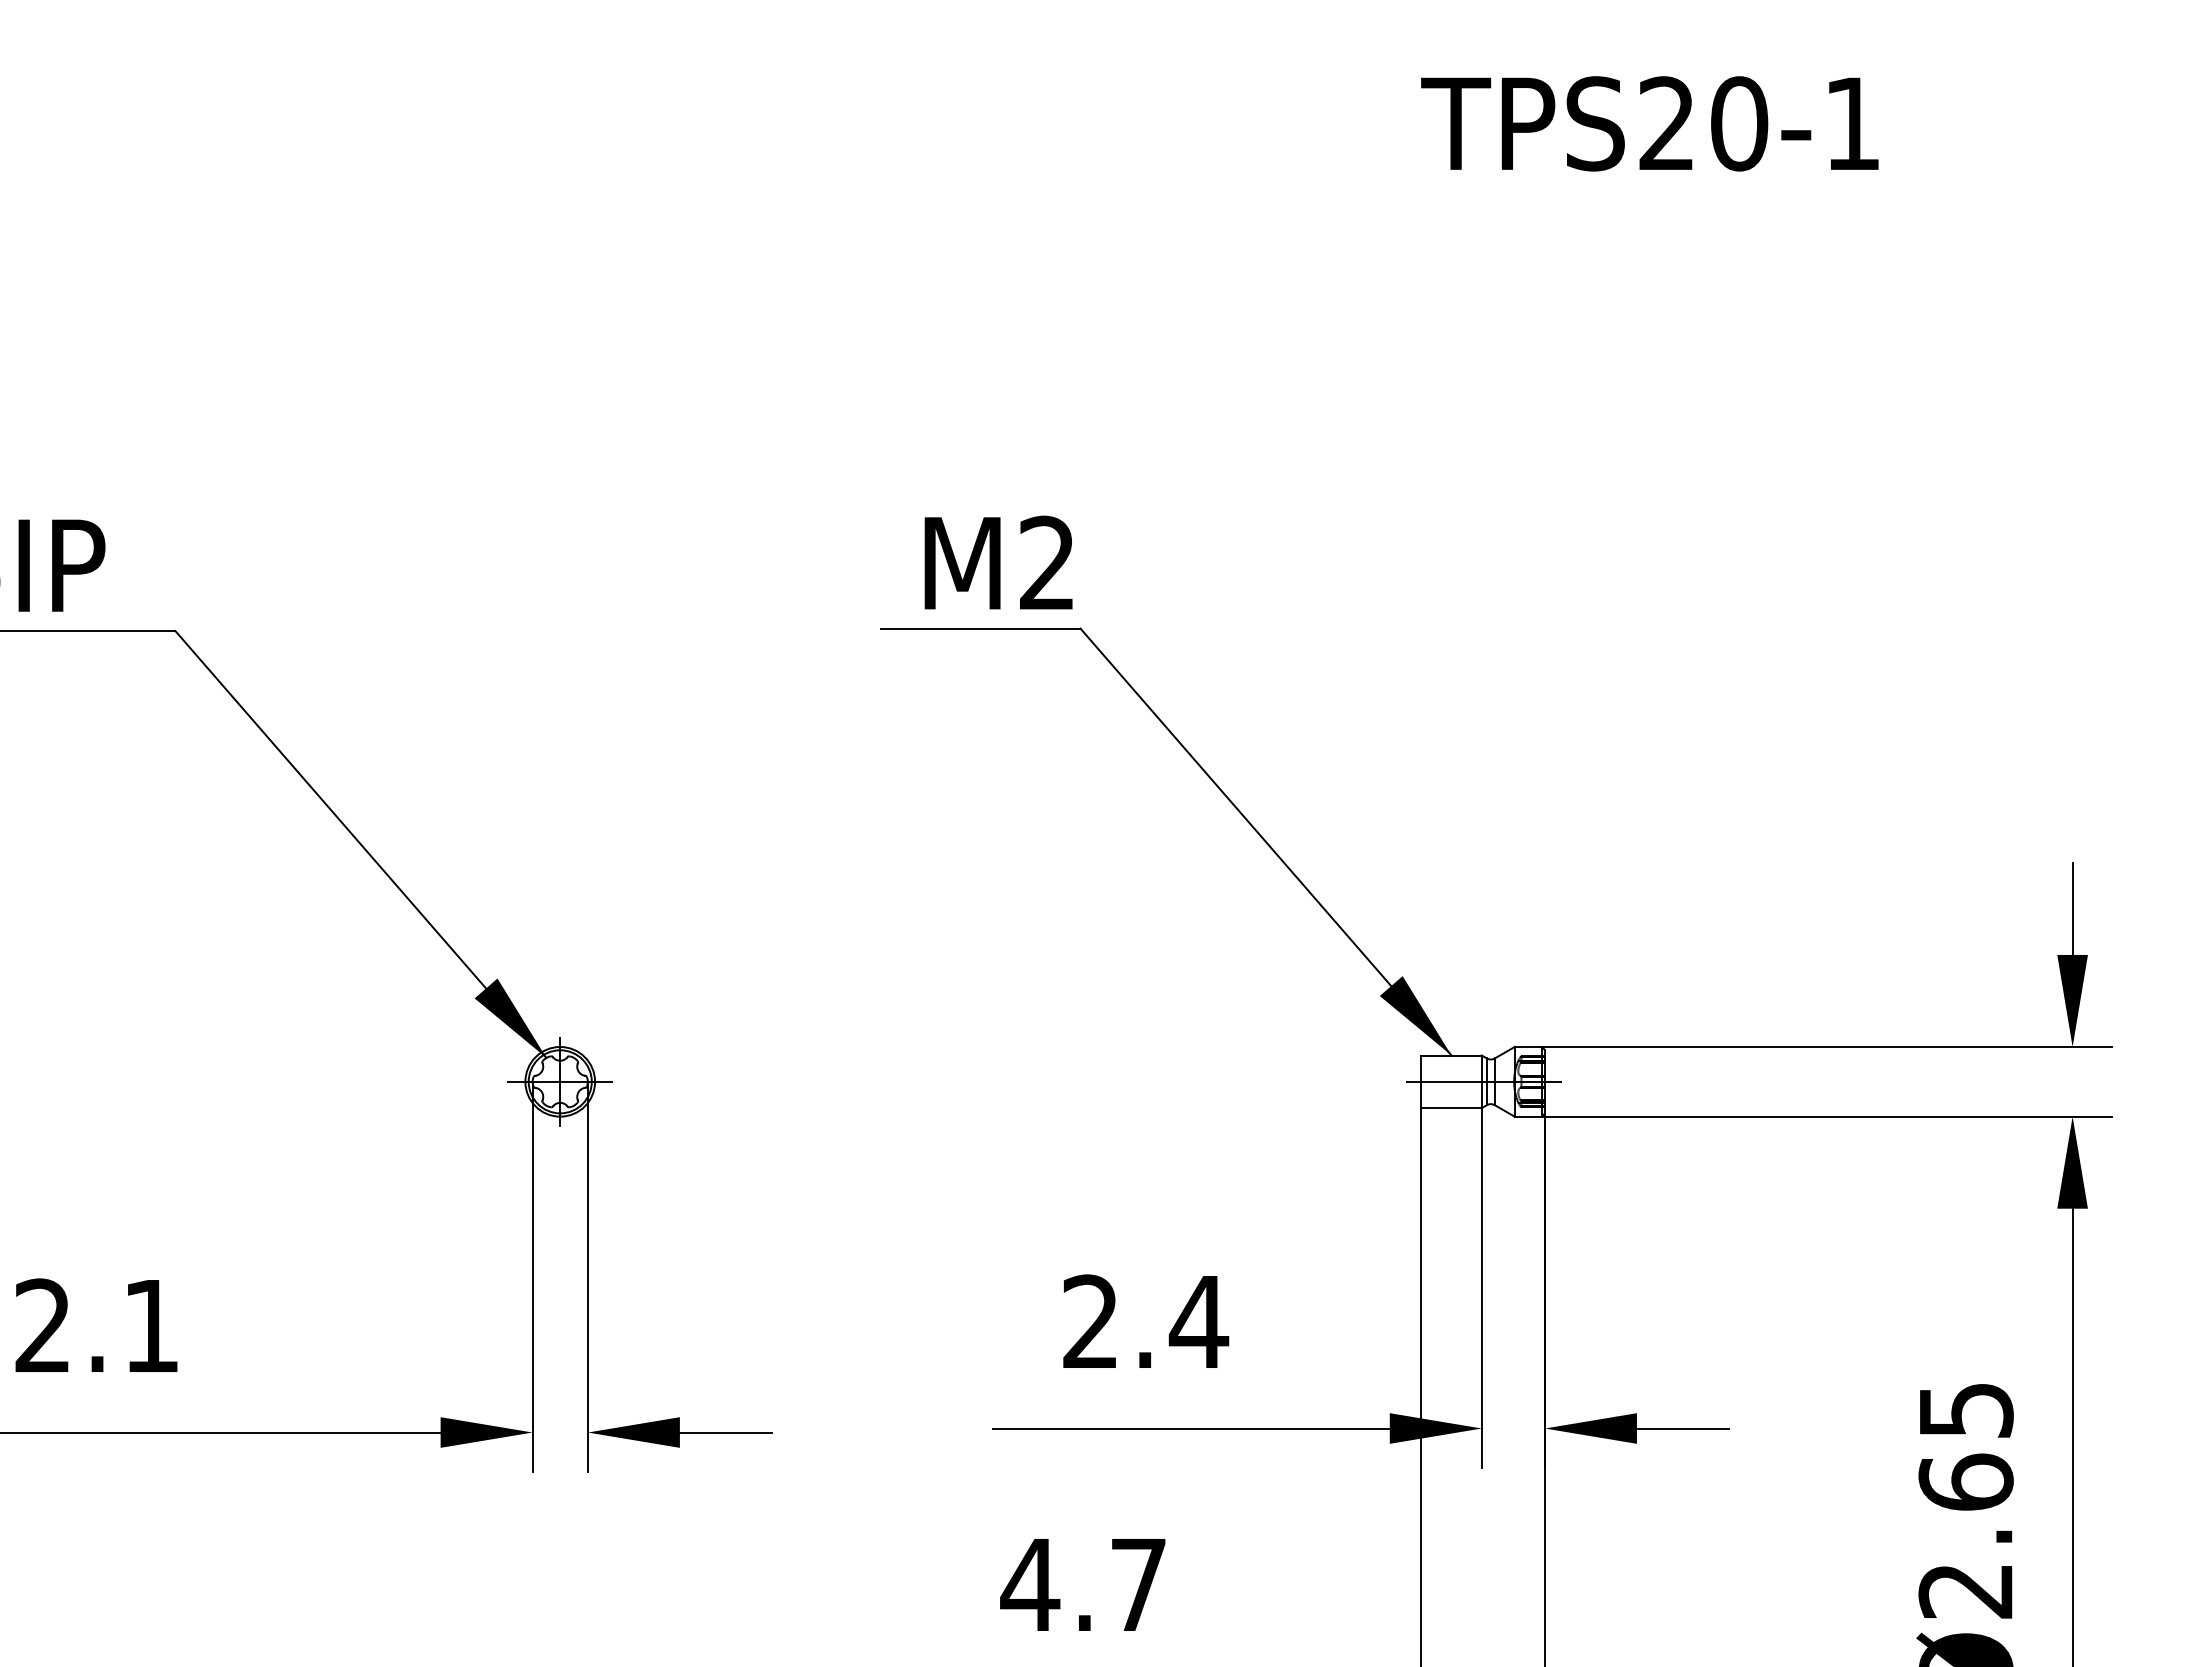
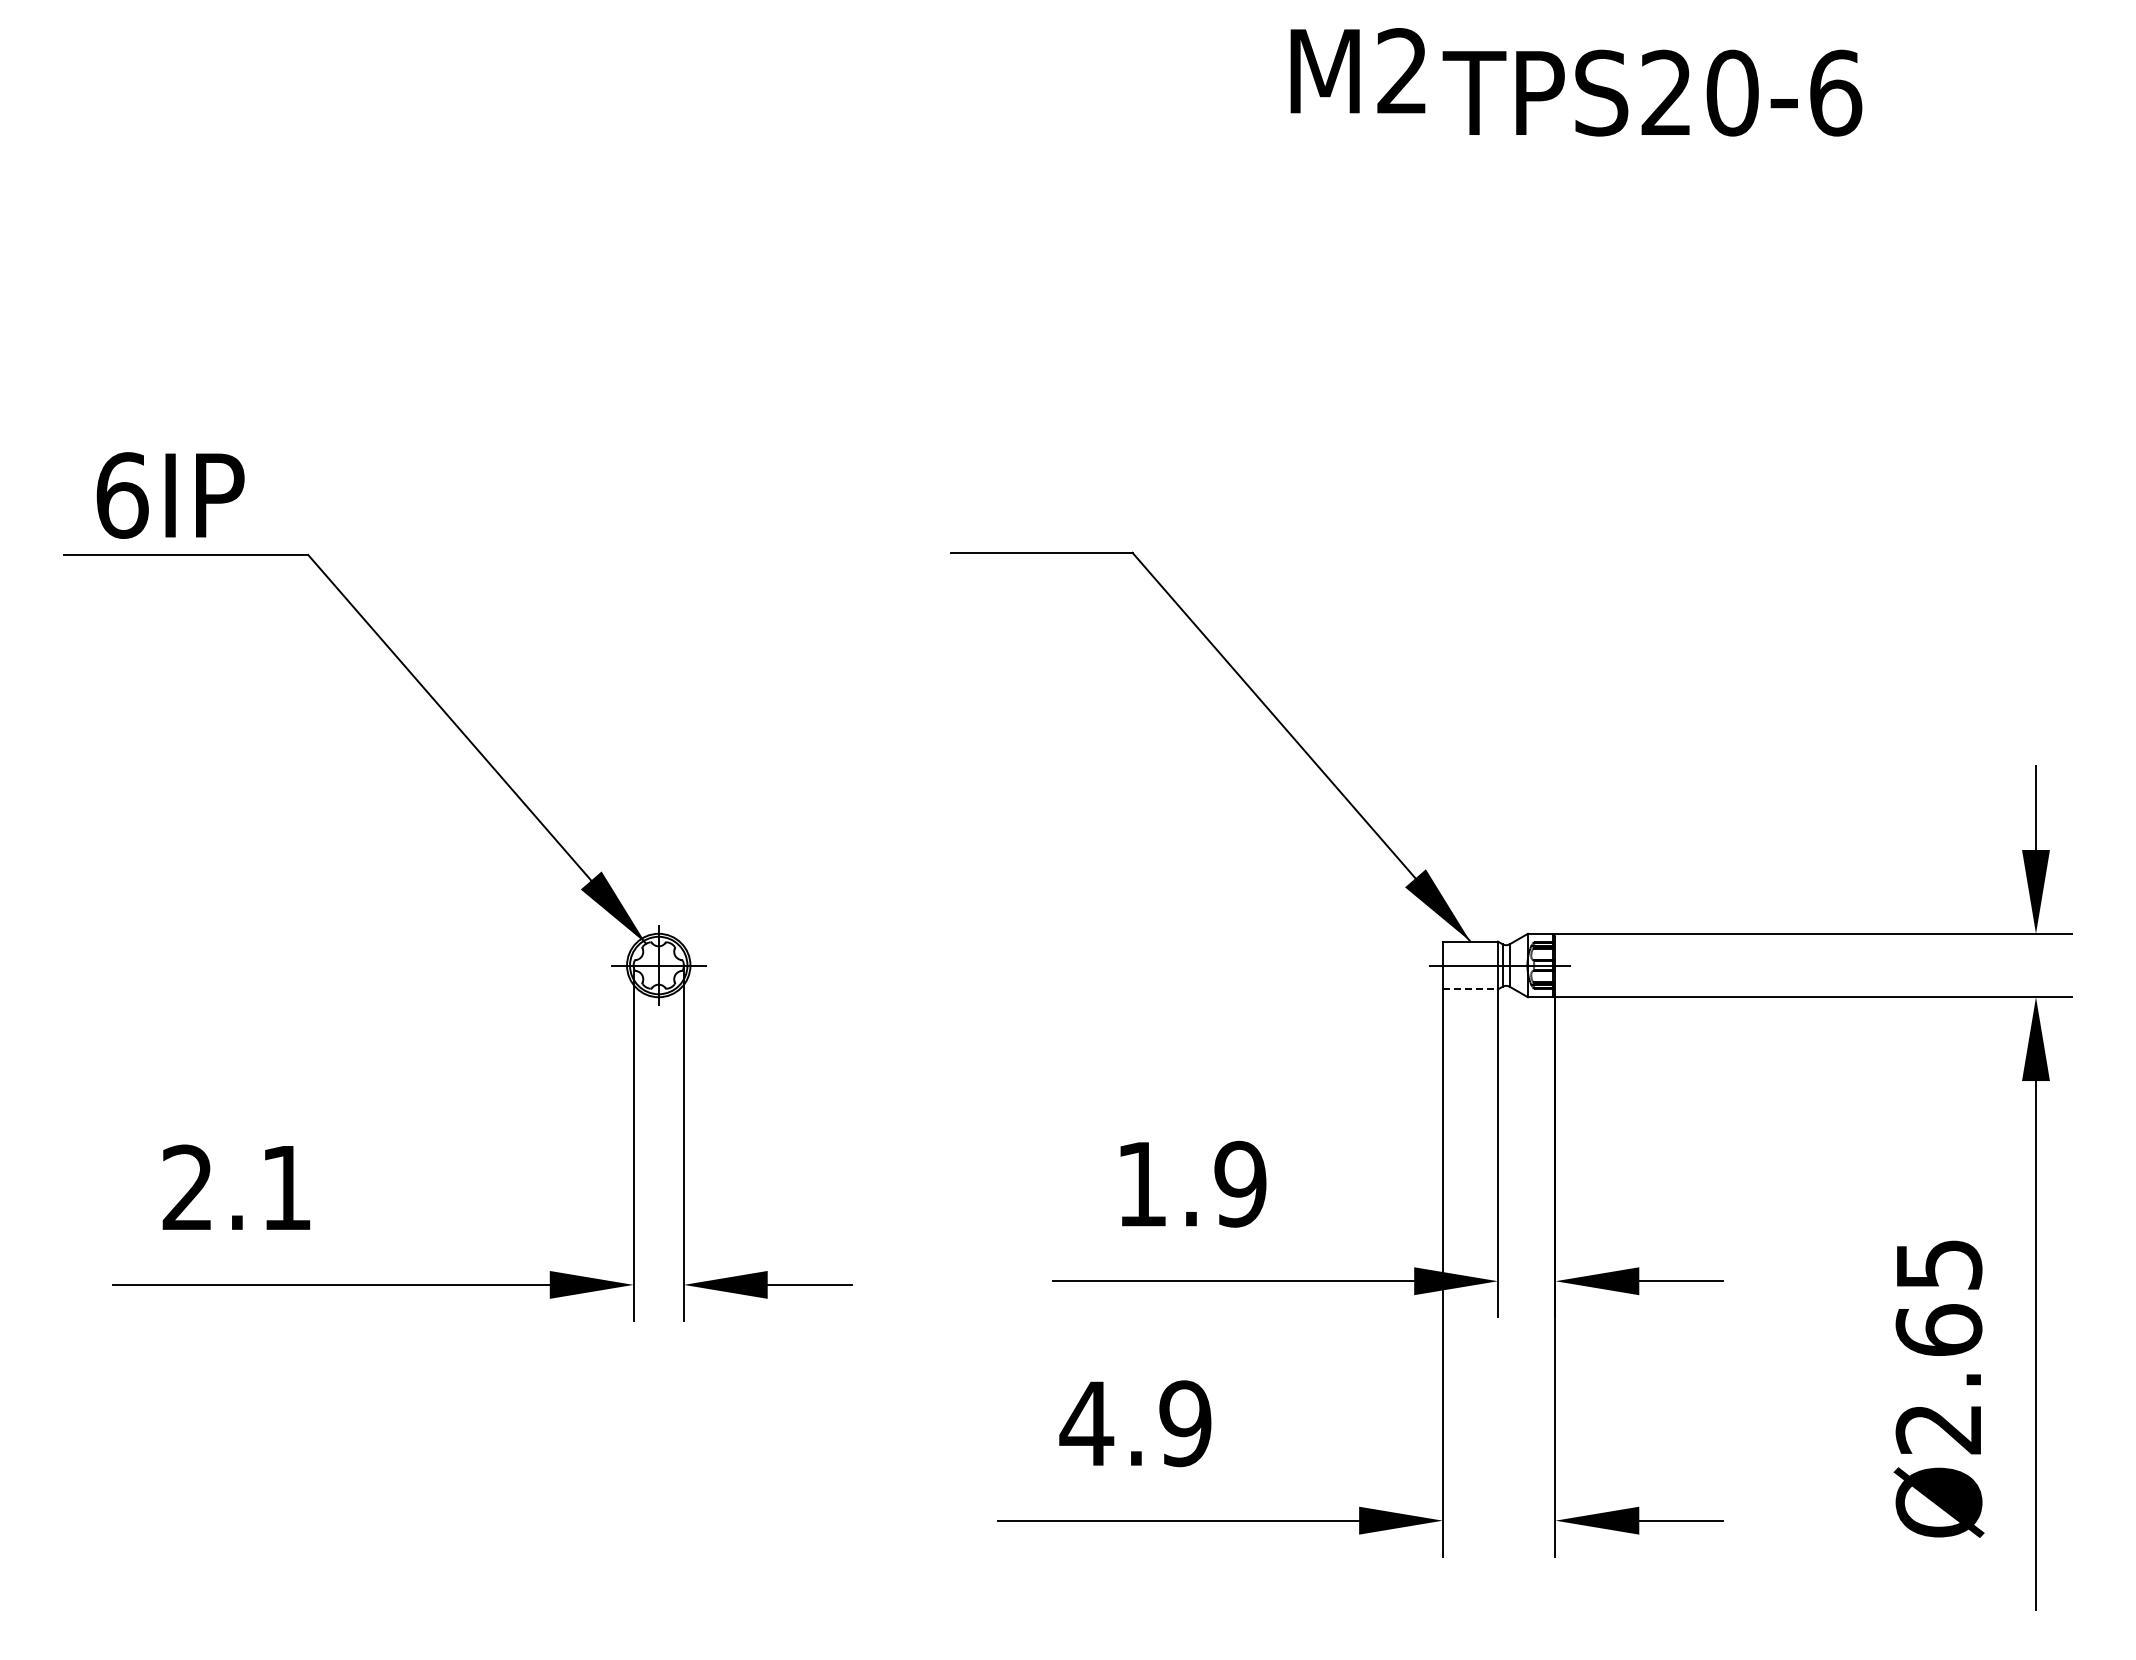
text: (1853, 123) -> (1836, 92), TPS20-1 -> TPS20-6
text: (998, 562) -> (1357, 70), moved
line: (1451, 1108) -> (1470, 989), solid -> dashed
text: (1145, 1321) -> (1191, 1183), 2.4 -> 1.9
text: (1138, 1584) -> (1185, 1423), 4.7 -> 4.9

